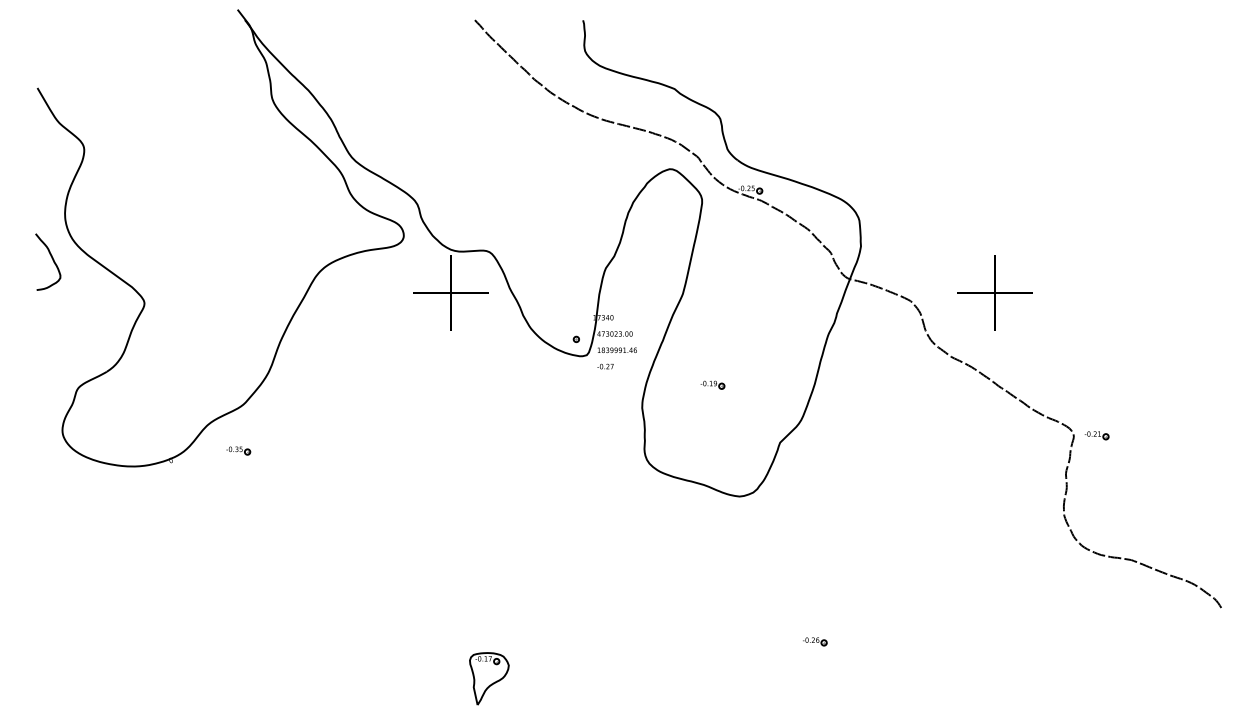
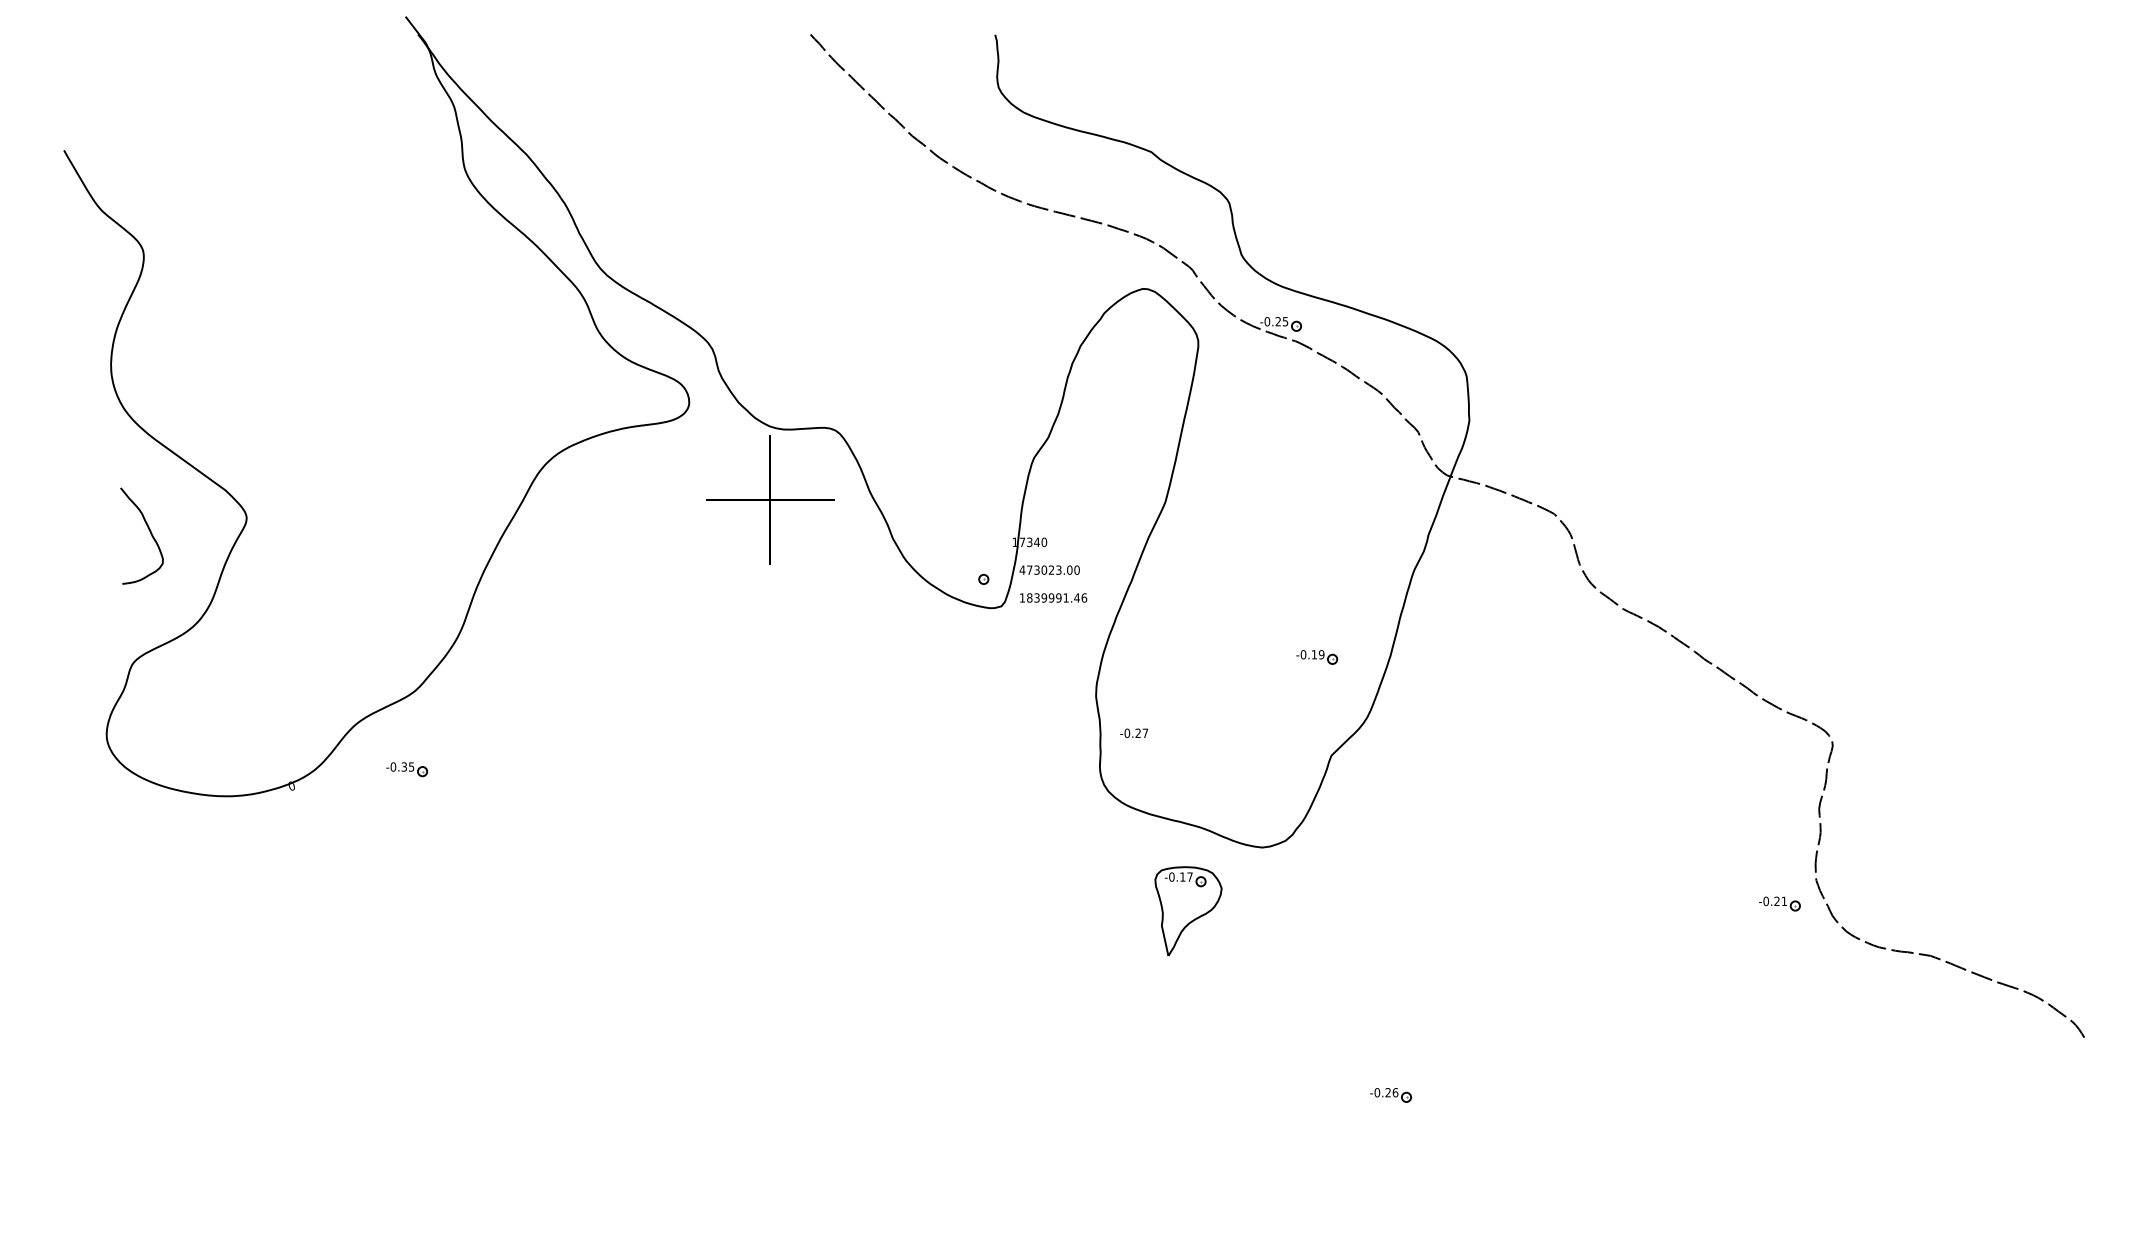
curve: (52, 260) -> (149, 533), moved
part: (994, 292) -> (1697, 499), removed
text: (605, 366) -> (1134, 733), moved
part: (712, 384) -> (1316, 656), moved
part: (1096, 435) -> (1779, 903), moved
part: (489, 678) -> (1188, 910), moved

